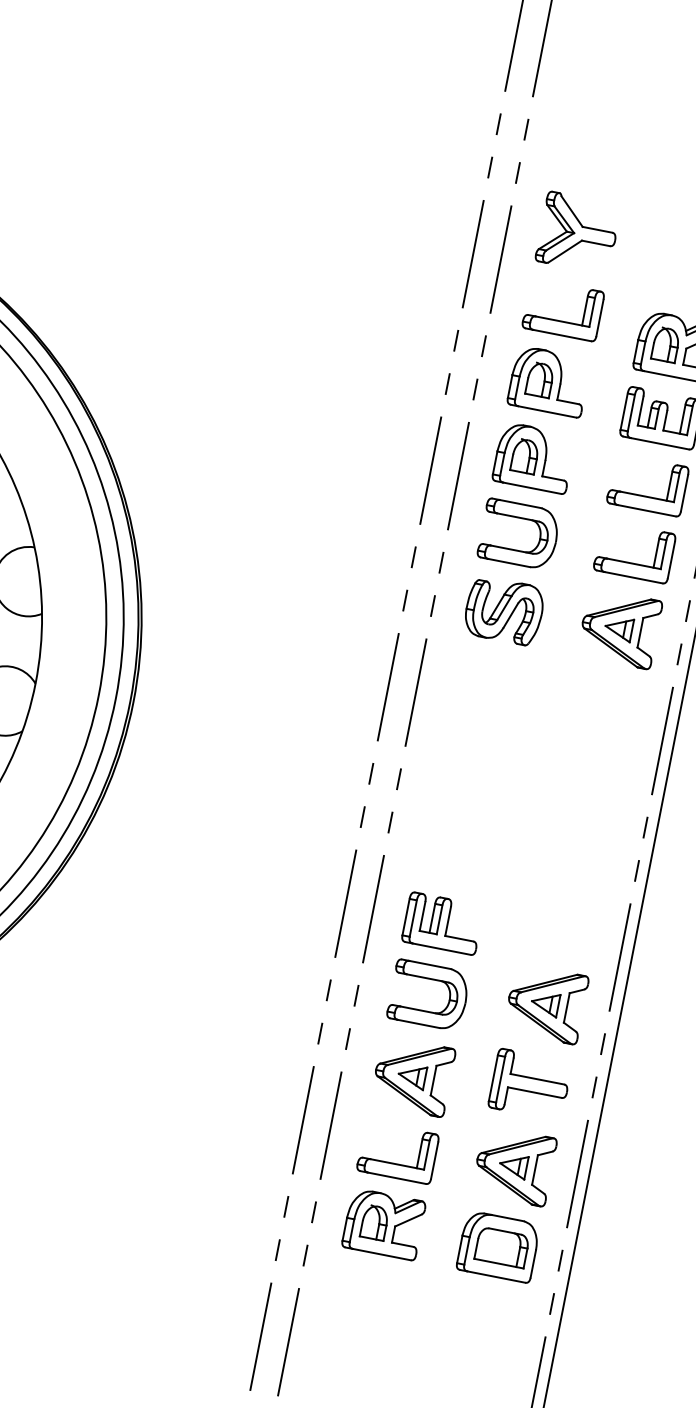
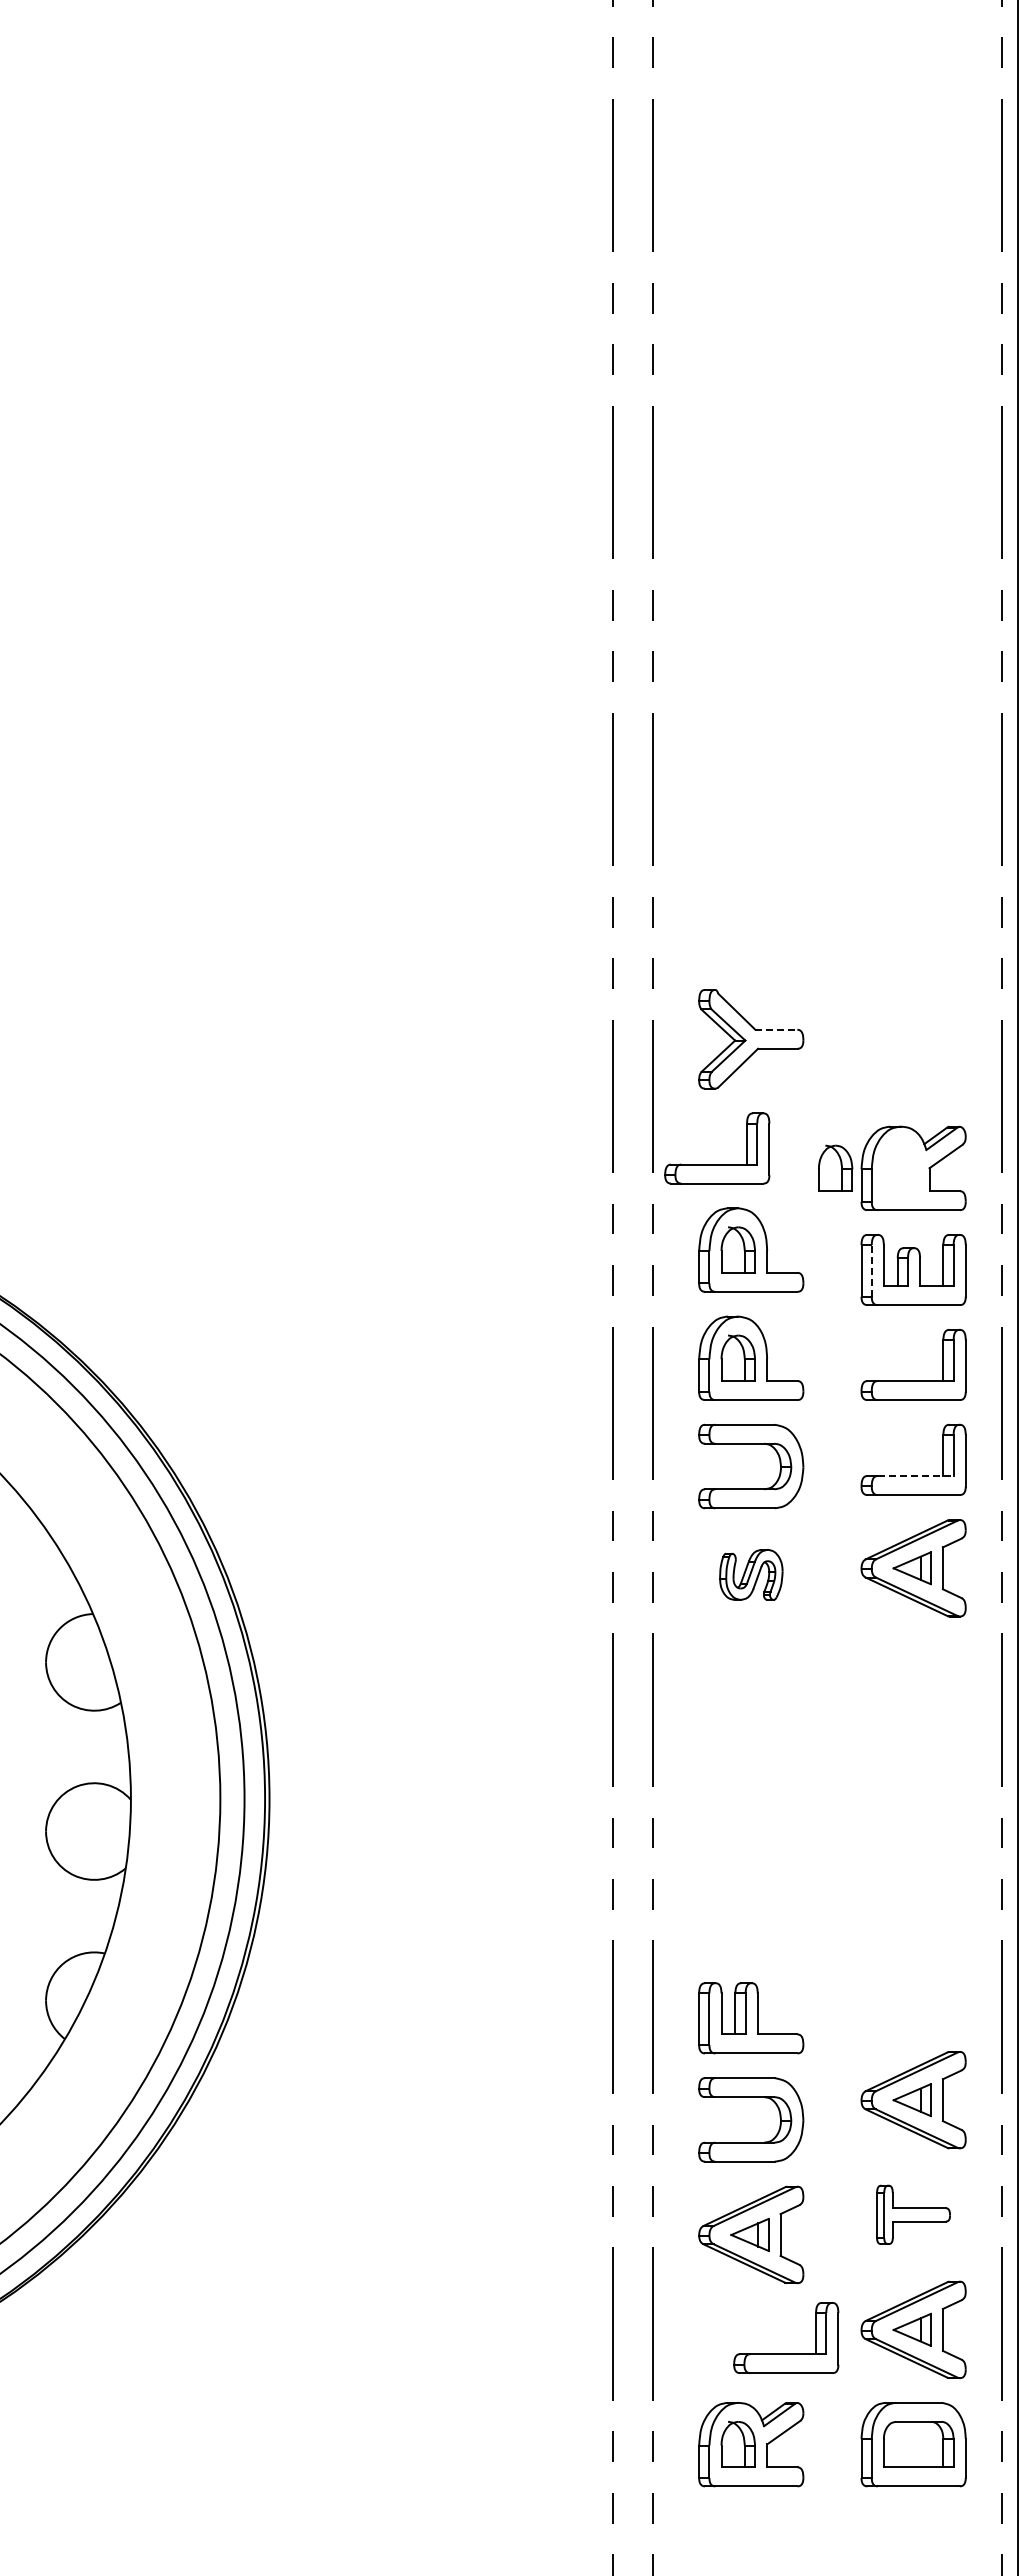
line: (597, 229) -> (776, 1029), solid -> dashed
part: (561, 321) -> (717, 1164), moved
part: (665, 344) -> (835, 1167), moved
line: (631, 412) -> (871, 1270), solid -> dashed
line: (634, 564) -> (916, 1476), solid -> dashed
part: (504, 610) -> (751, 1574), size x0.6
part: (530, 1084) -> (913, 2214), size x0.7
part: (396, 1163) -> (786, 2353), moved

